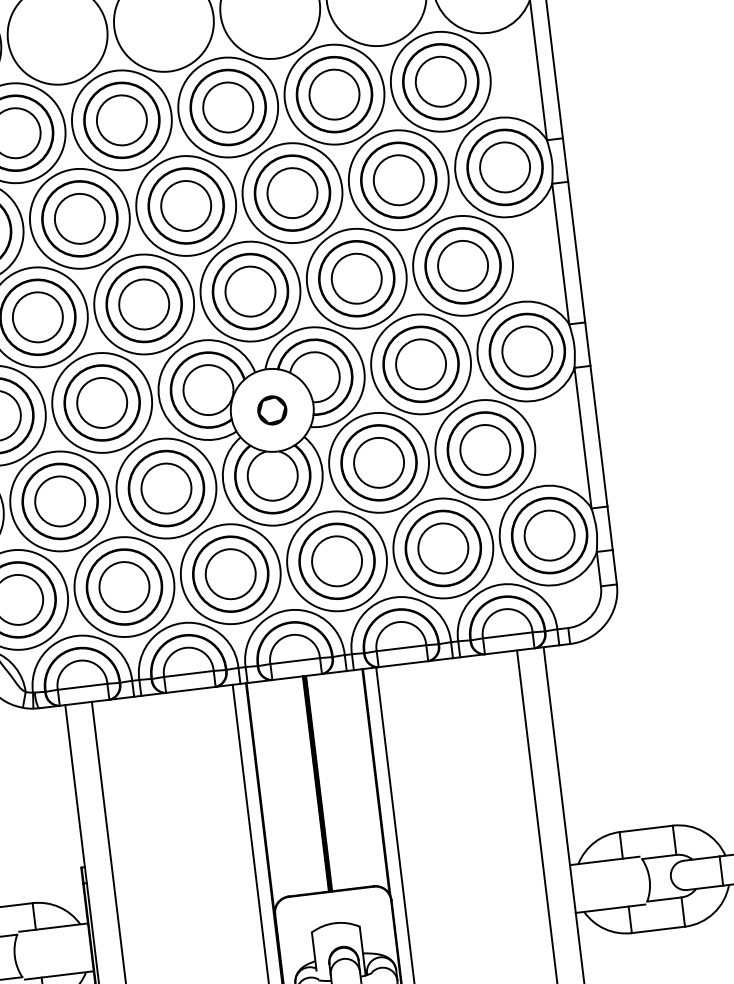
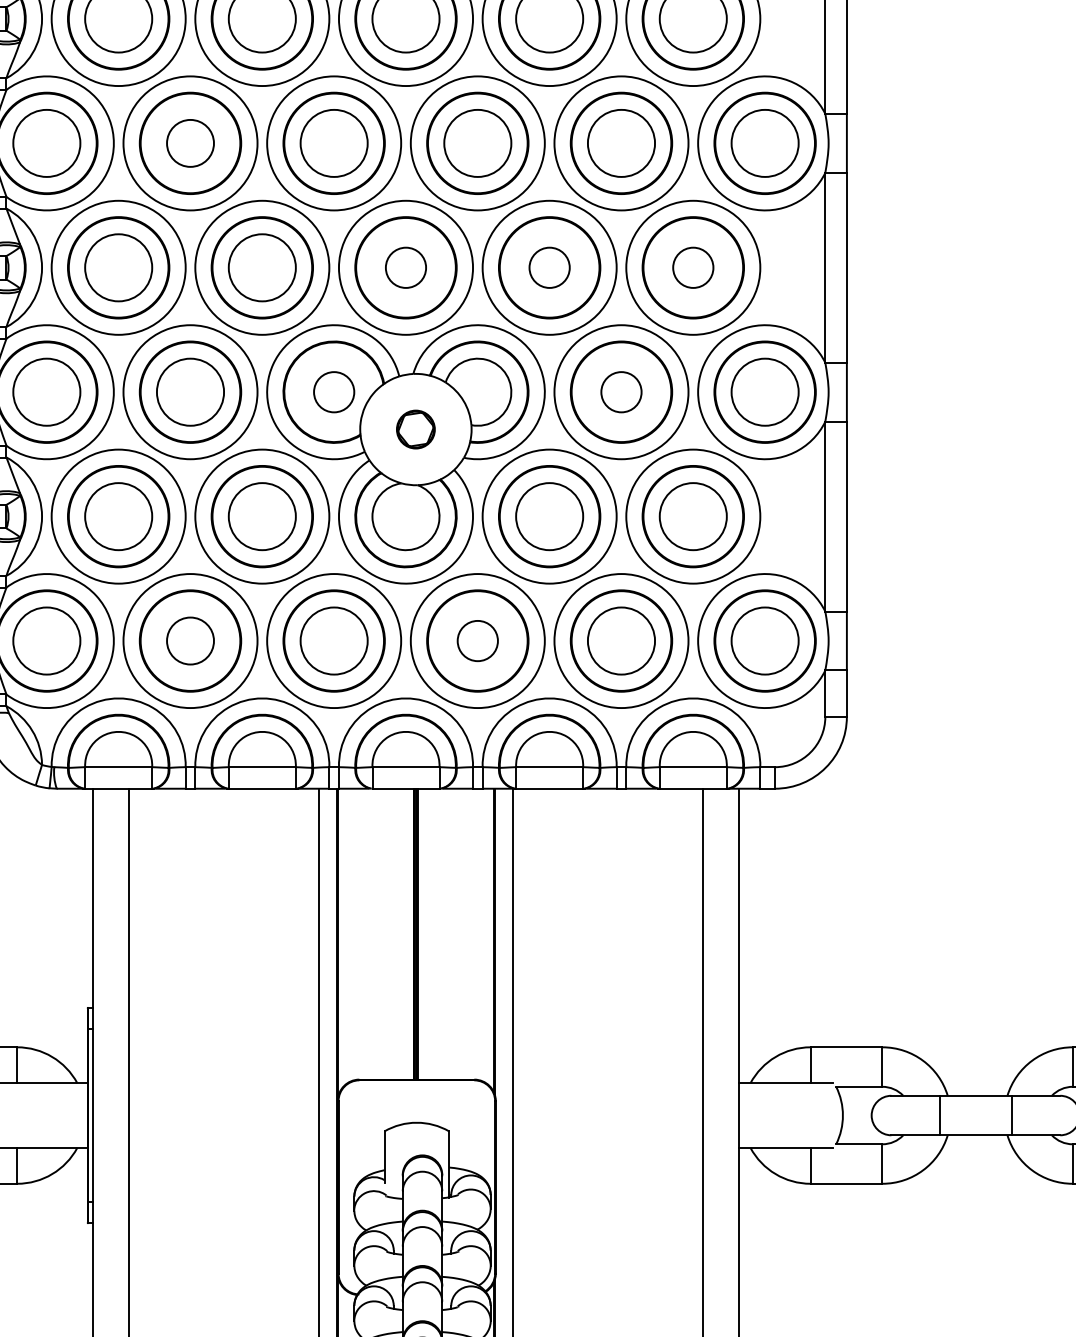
circle: (79, 218) -> (190, 142), size x0.7
circle: (462, 265) -> (692, 267), size x0.6
circle: (356, 278) -> (549, 267), size x0.6
circle: (250, 291) -> (405, 267), size x0.6
circle: (421, 363) -> (621, 391), size x0.6
circle: (207, 389) -> (333, 391), size x0.6
circle: (336, 560) -> (477, 640), size x0.6
circle: (124, 586) -> (190, 640), size x0.7

